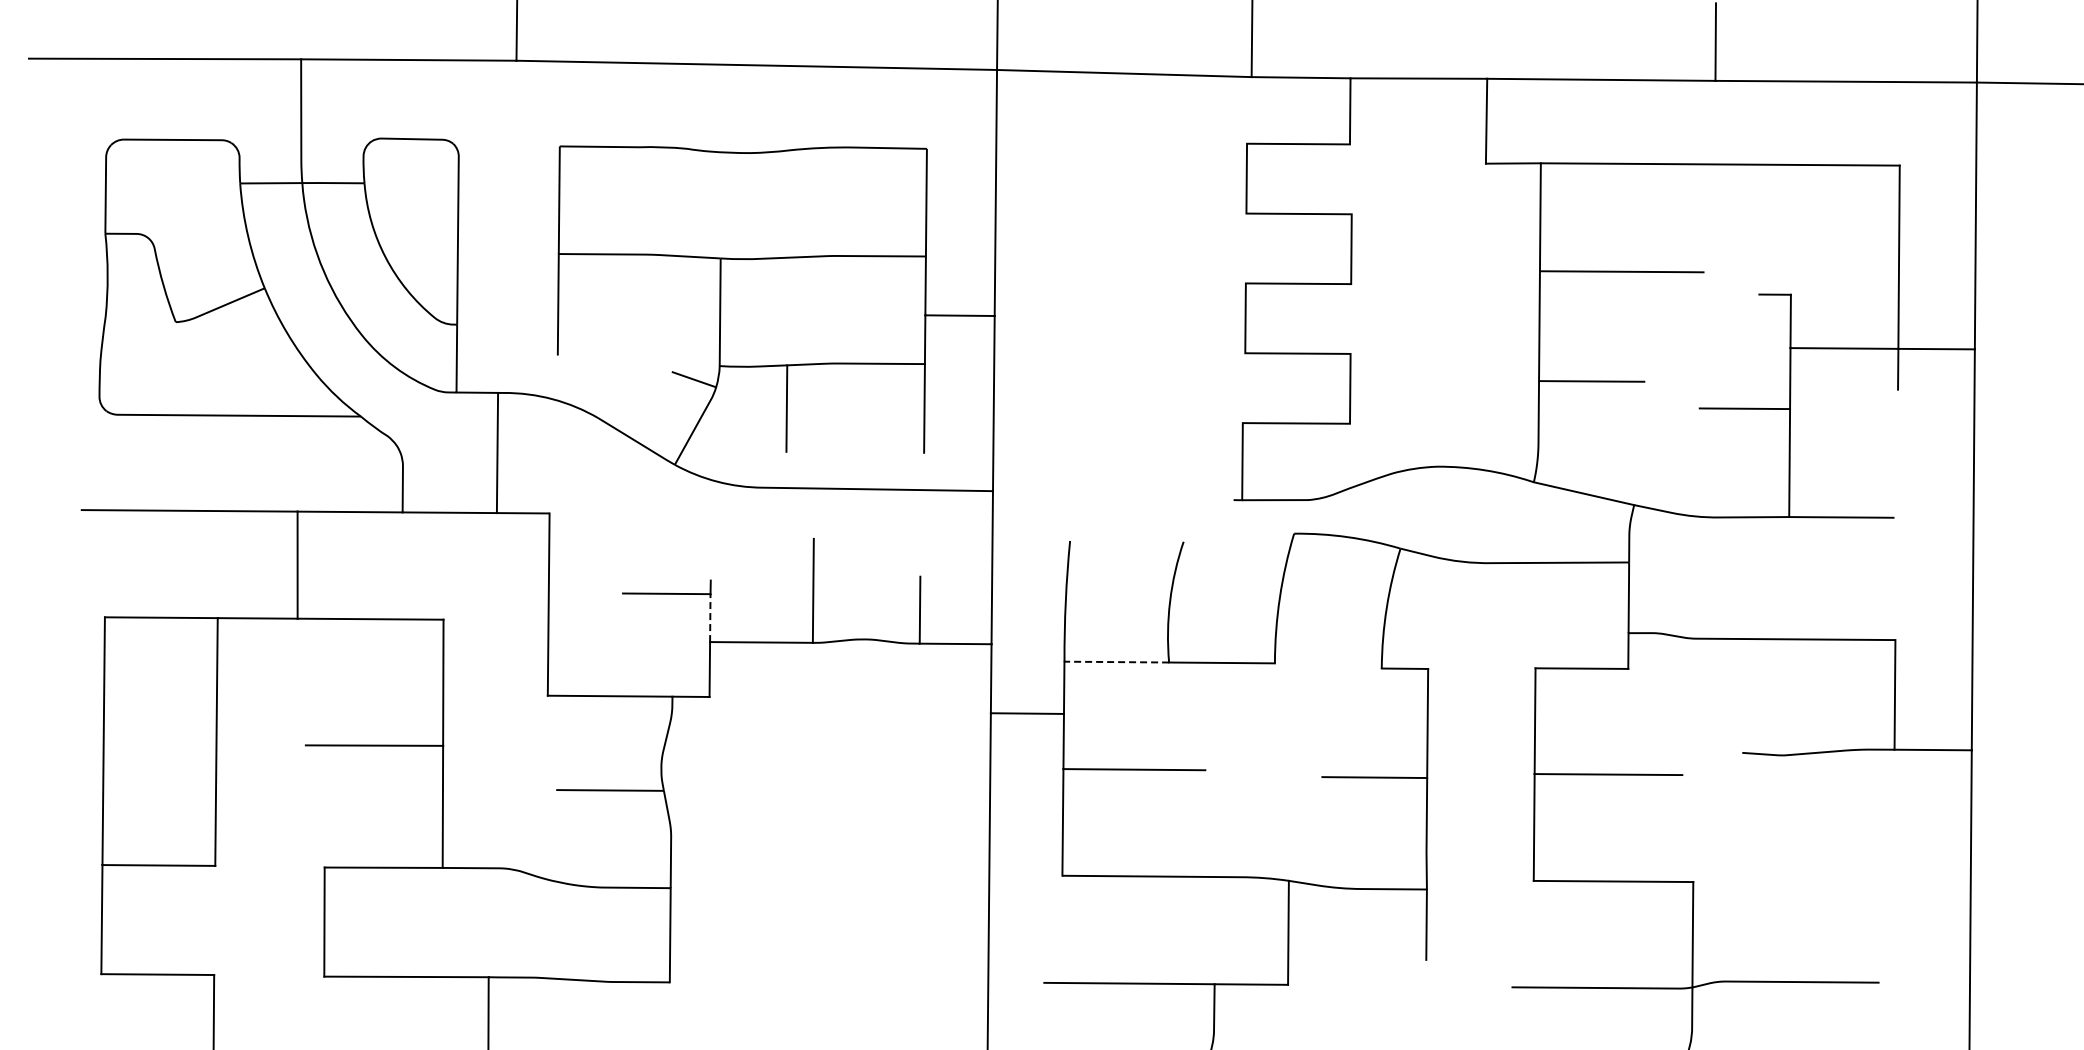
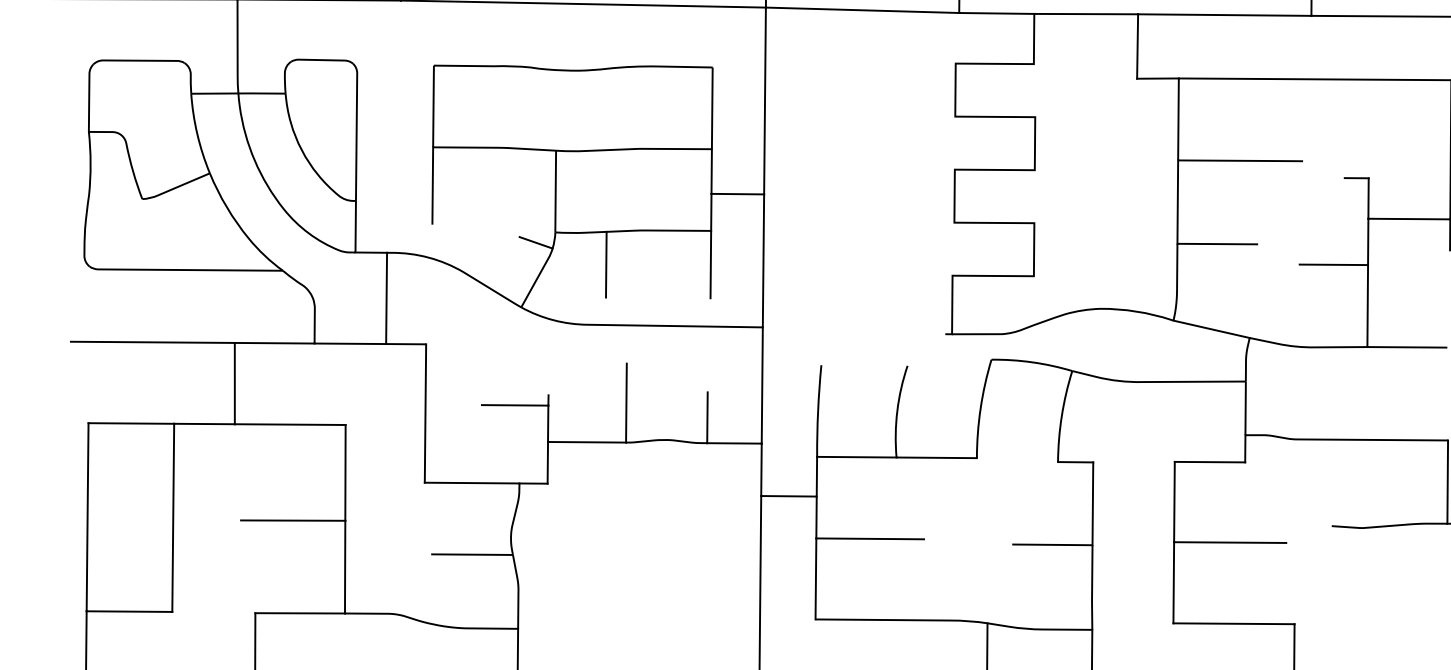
line: (710, 618) -> (548, 424), dashed -> solid
line: (1116, 662) -> (856, 457), dashed -> solid

